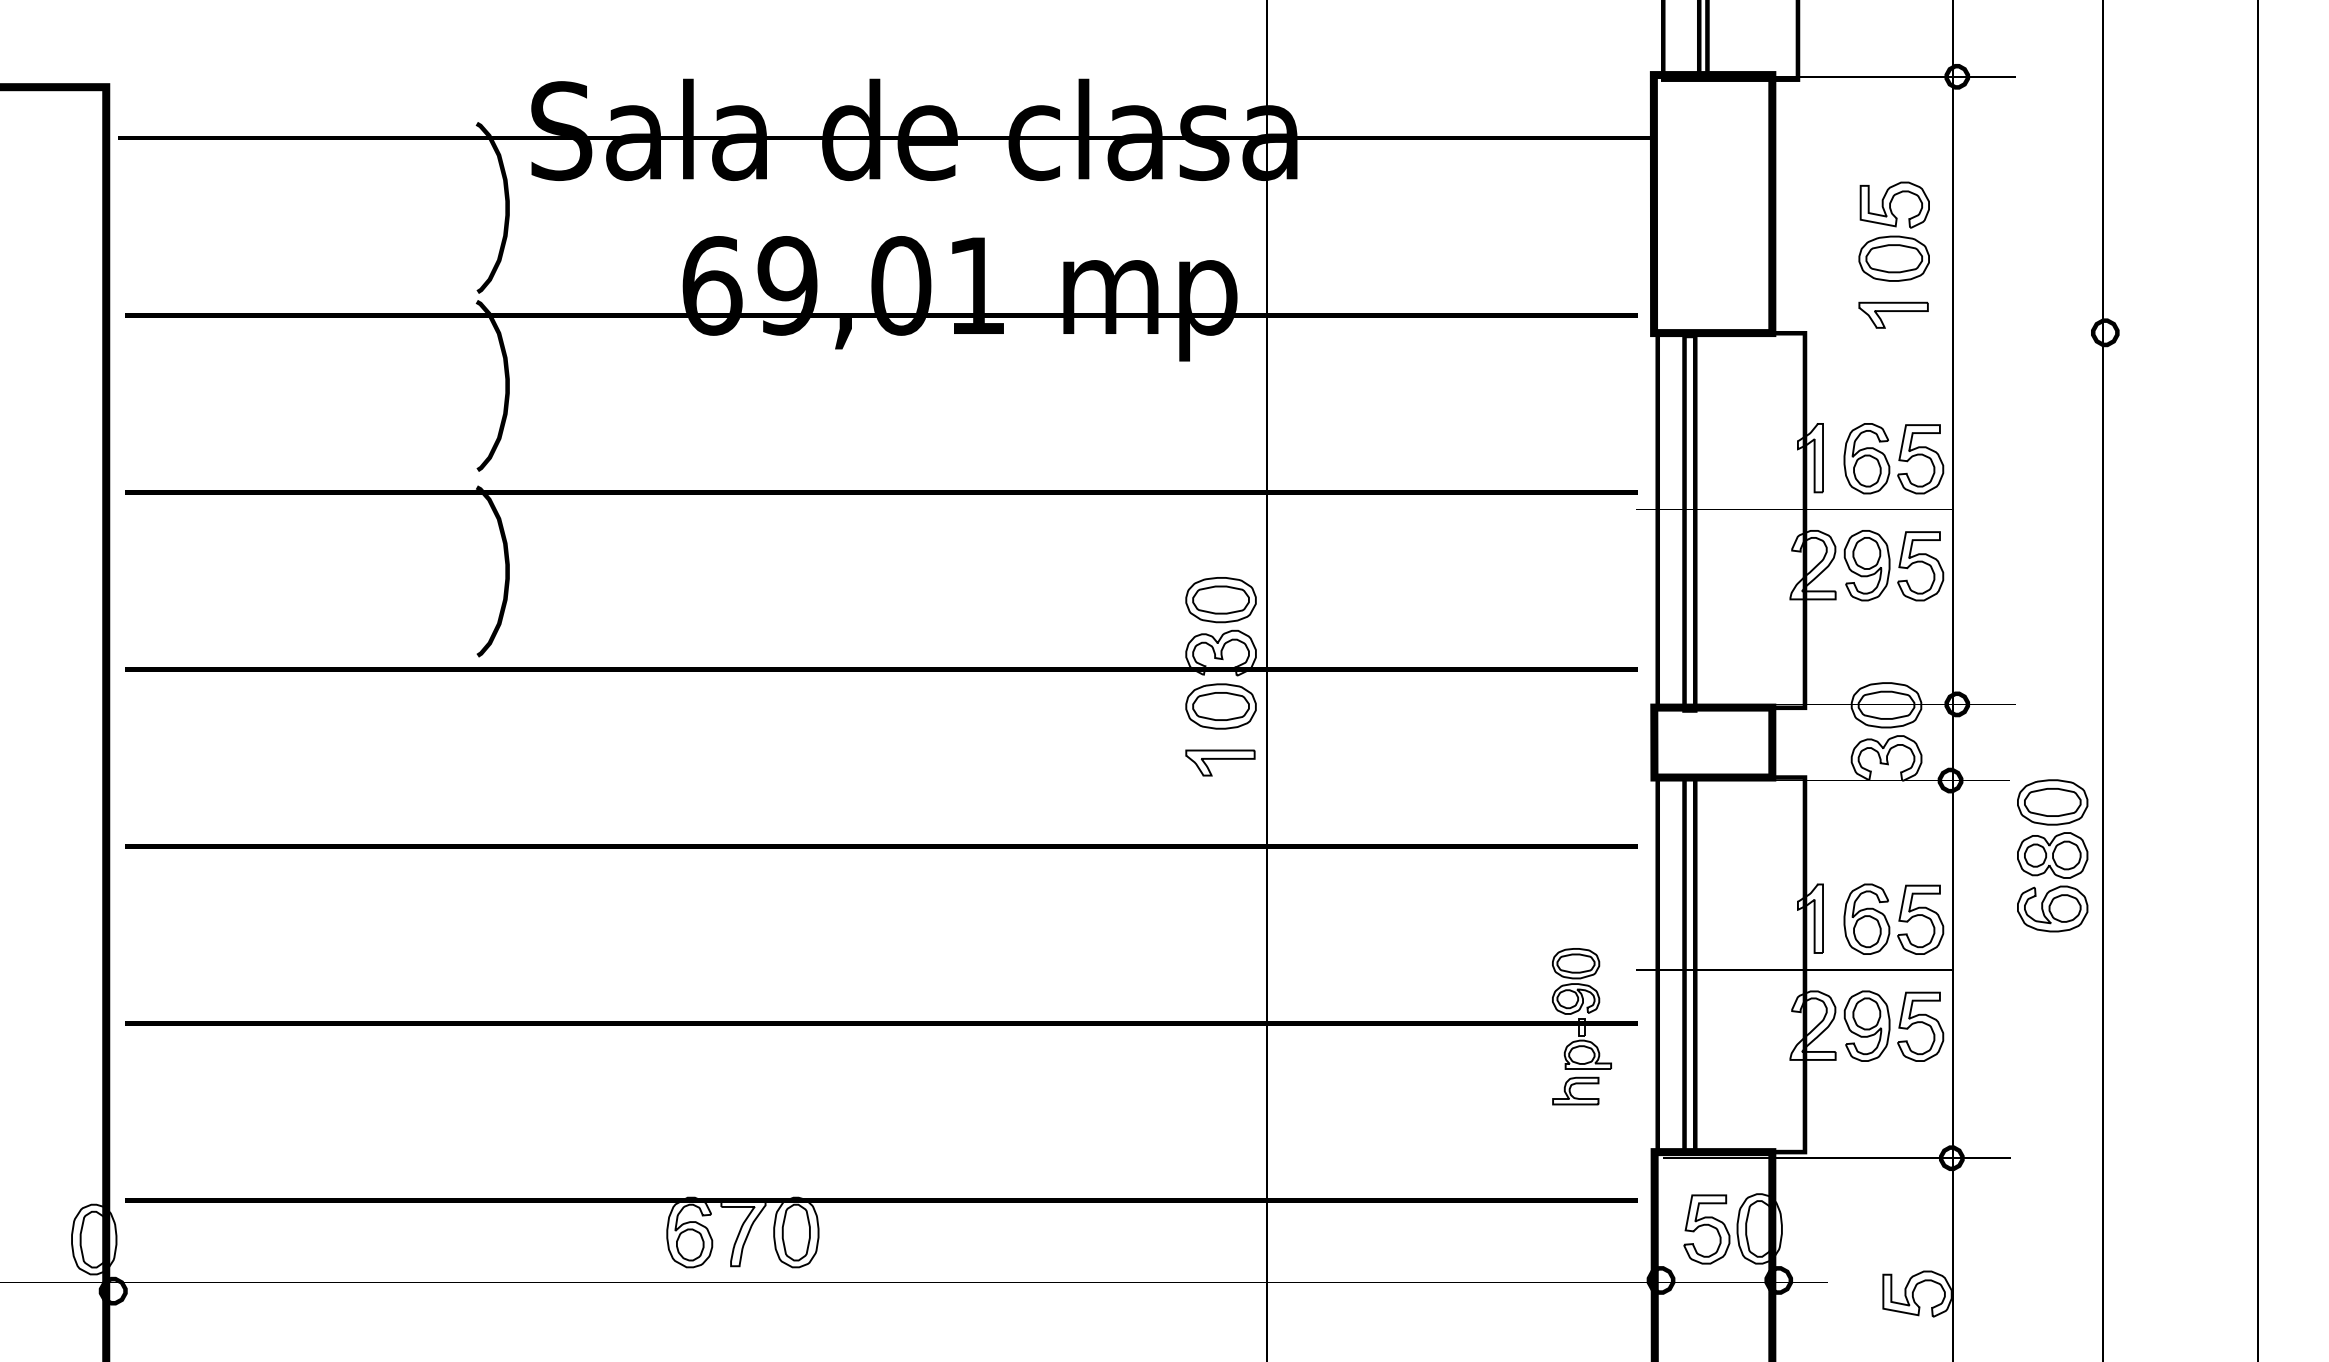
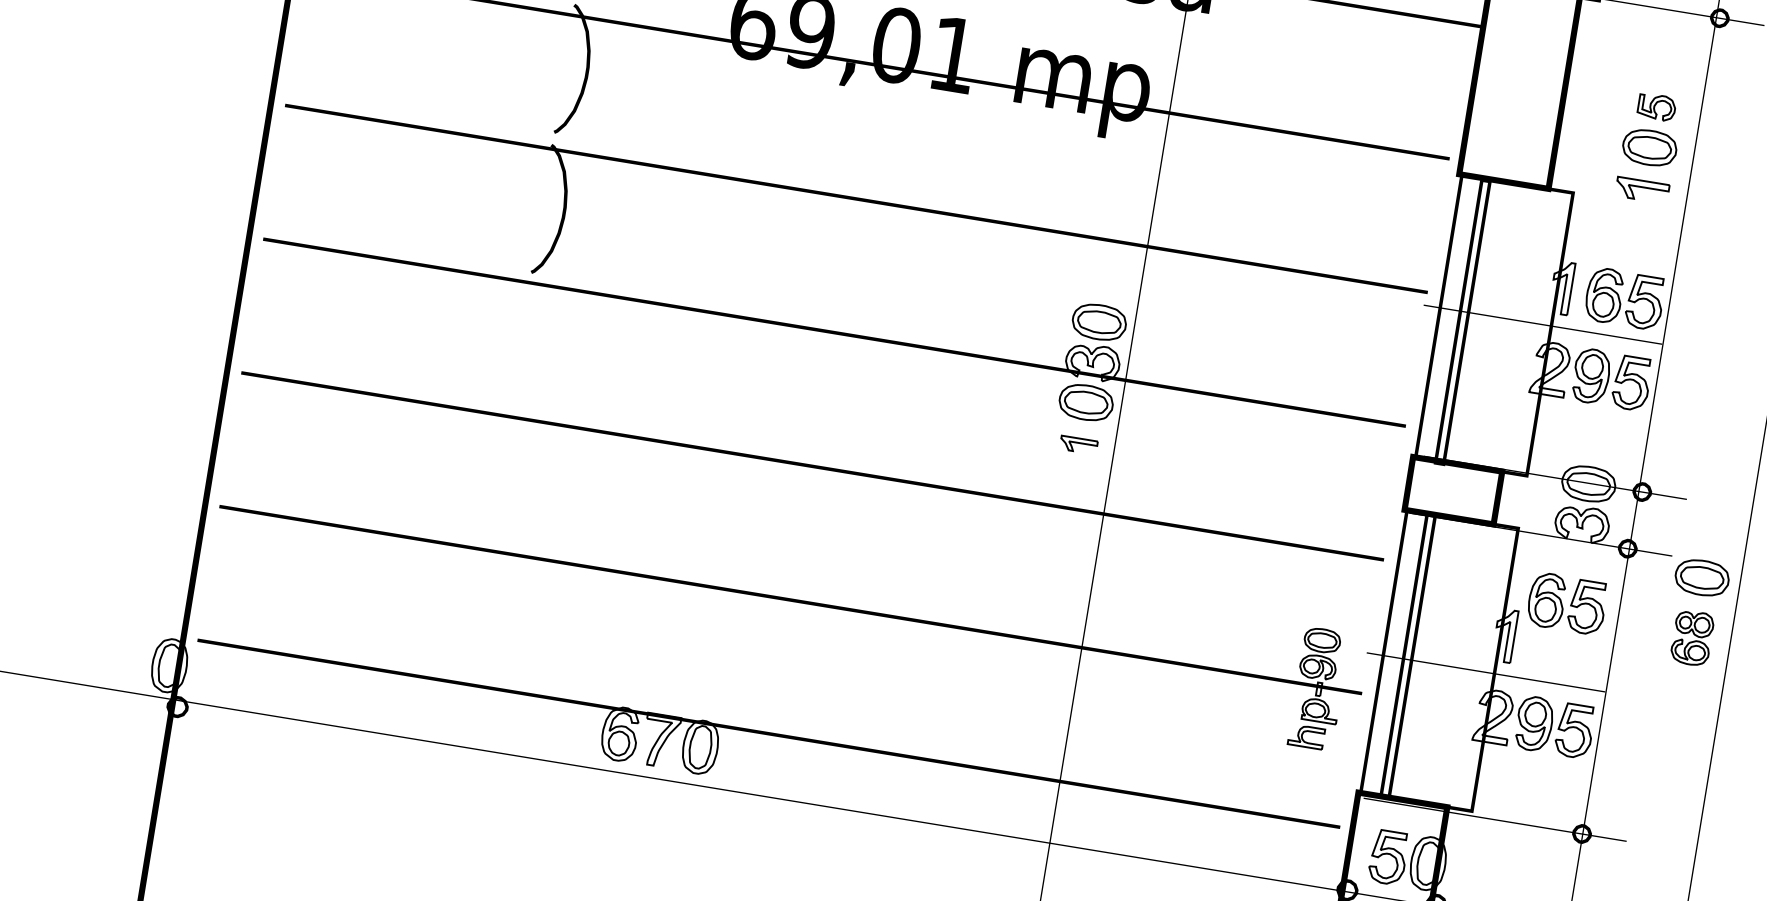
part: (1894, 204) -> (1656, 106), size x0.7
part: (1220, 762) -> (1078, 444), size x0.7
part: (2052, 882) -> (1692, 638), size x0.7
part: (1893, 918) -> (1566, 603), moved

